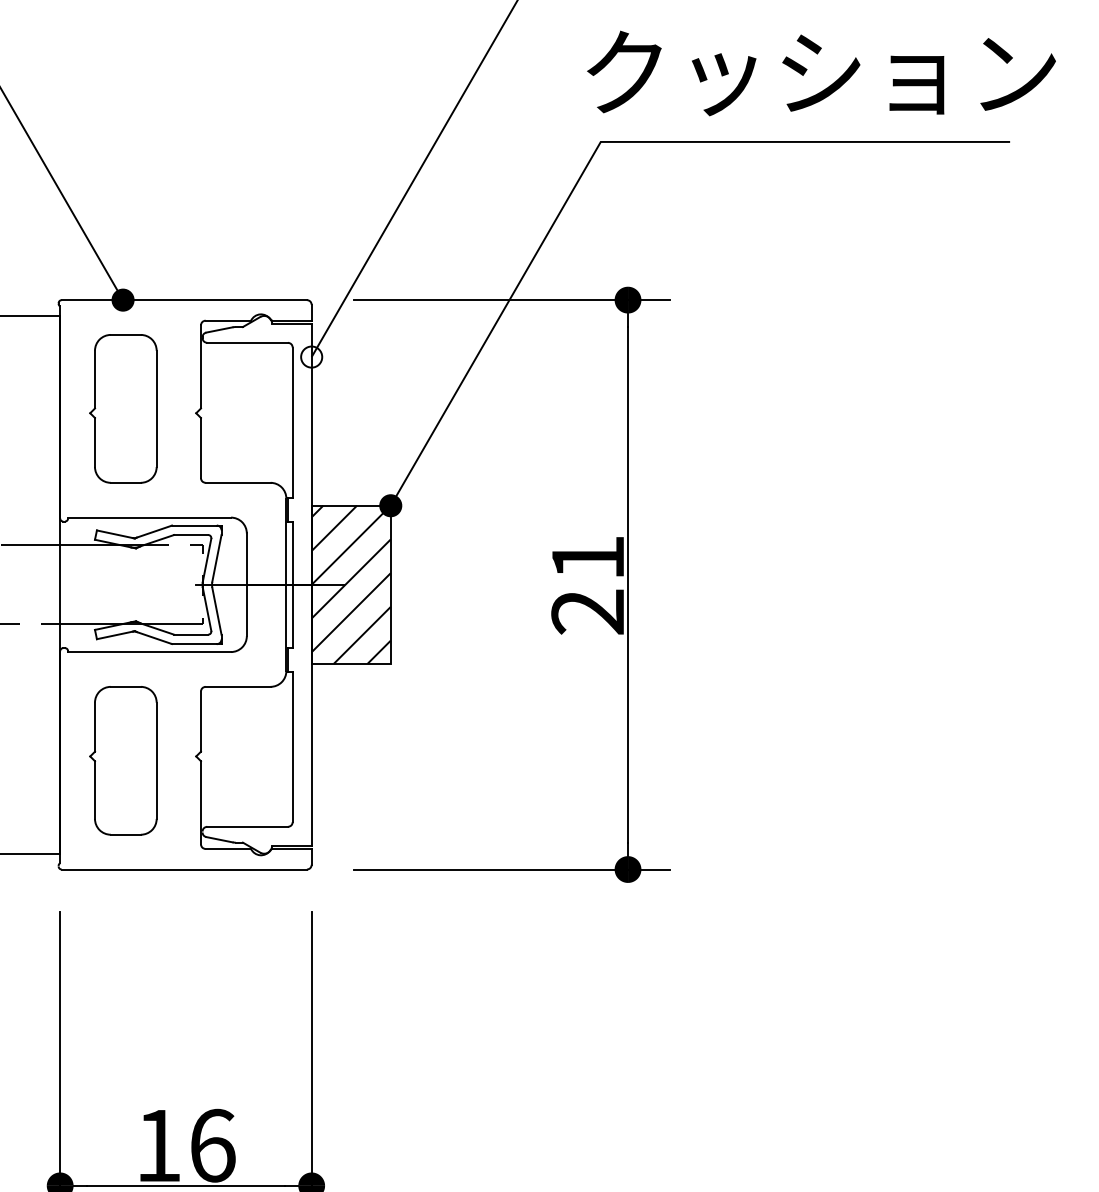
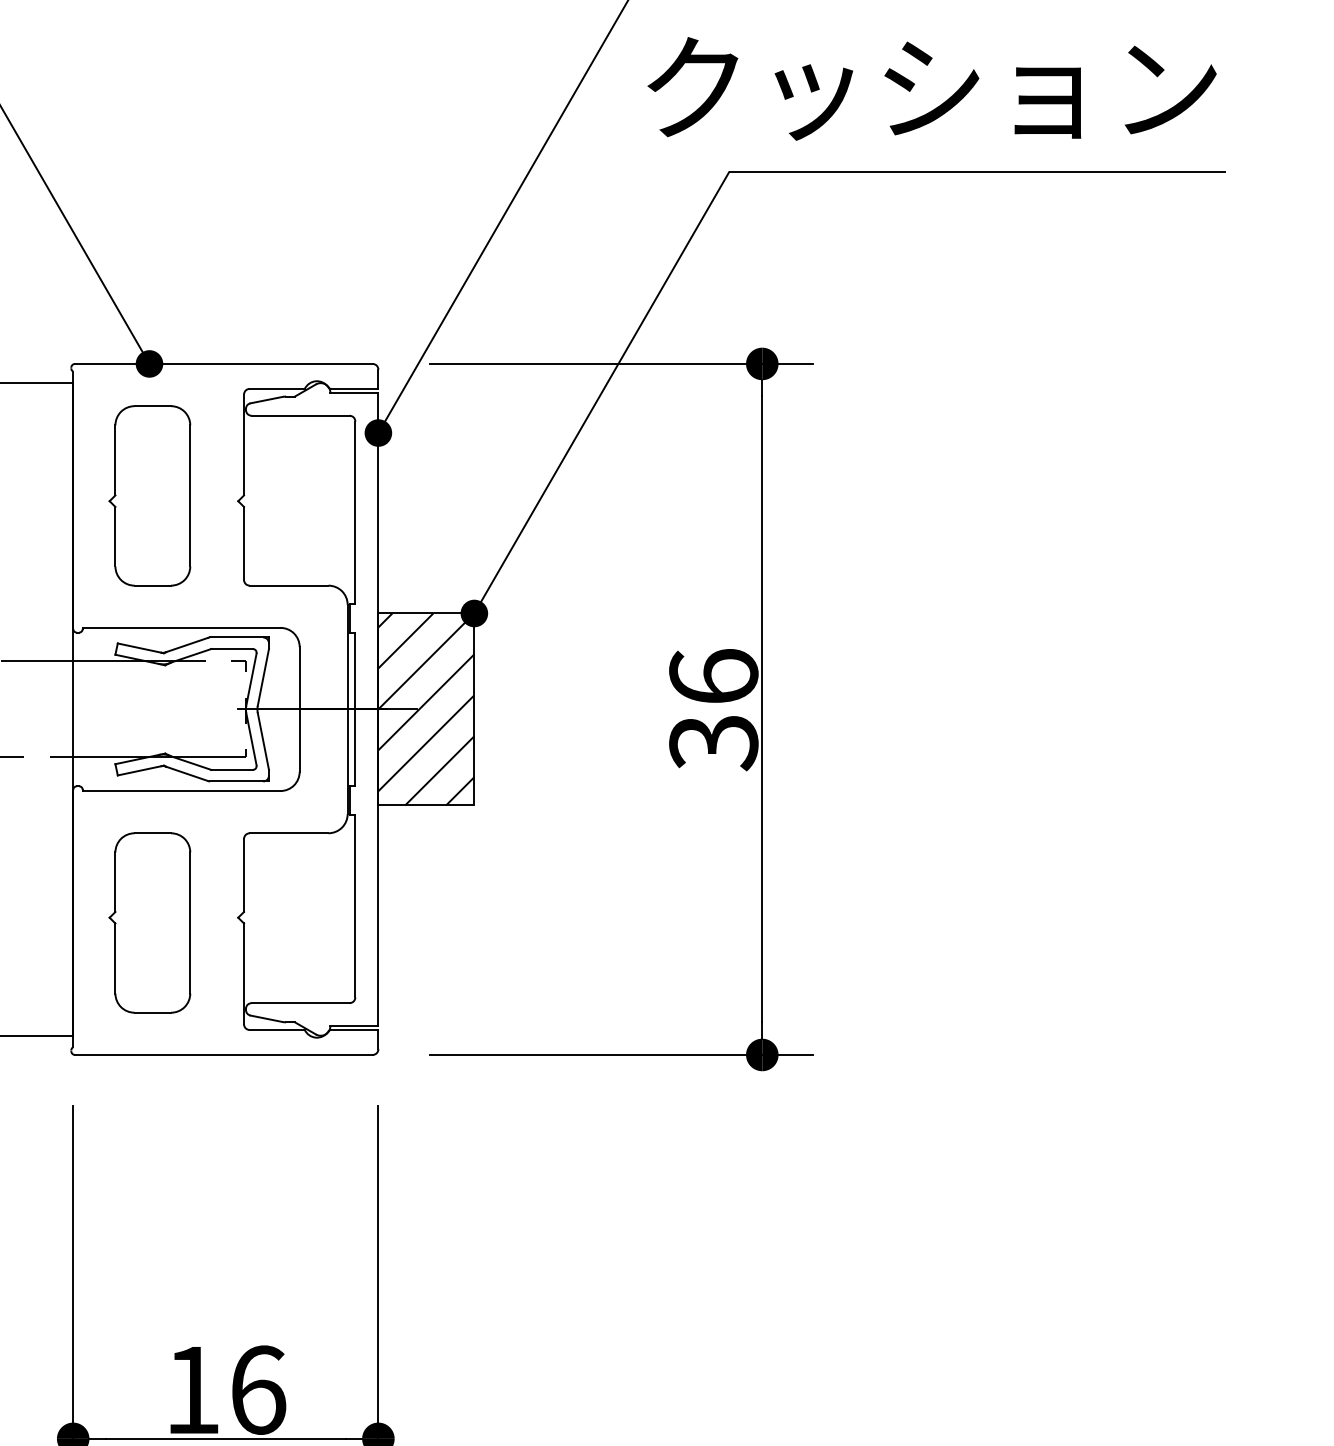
text: (821, 73) -> (931, 88), moved
fill: (311, 356) -> (378, 432), added
text: (587, 585) -> (713, 710), 21 -> 36

